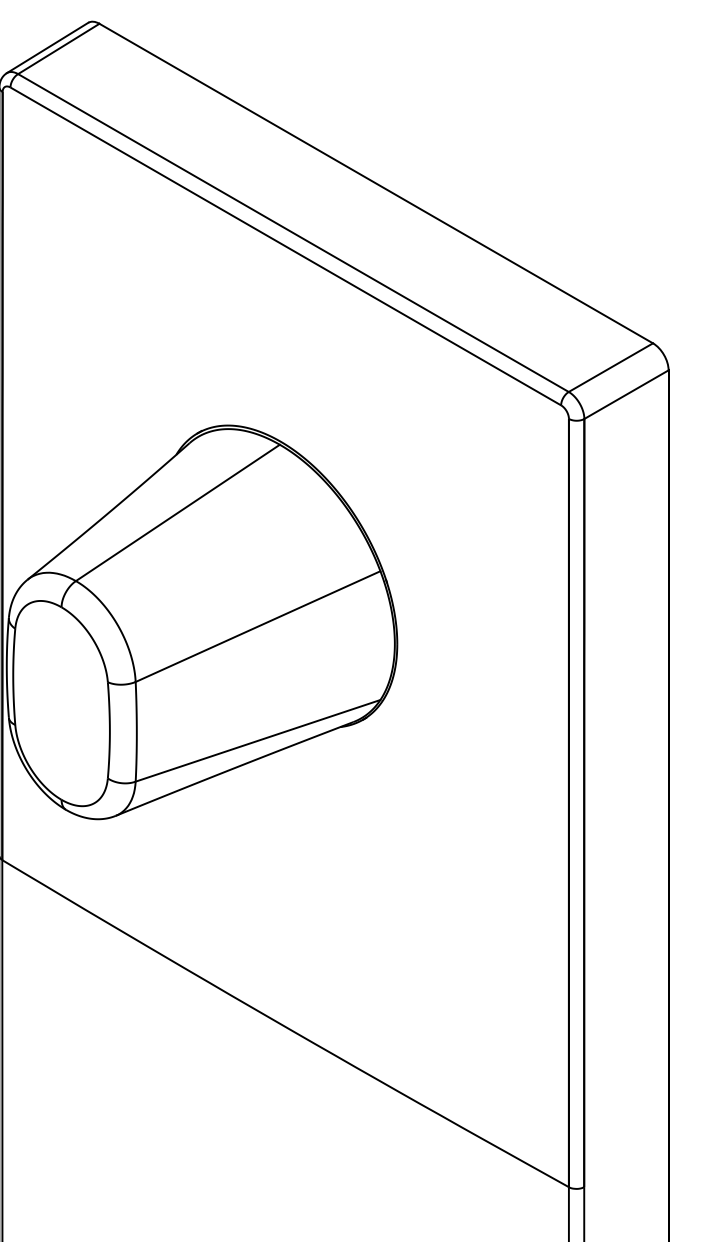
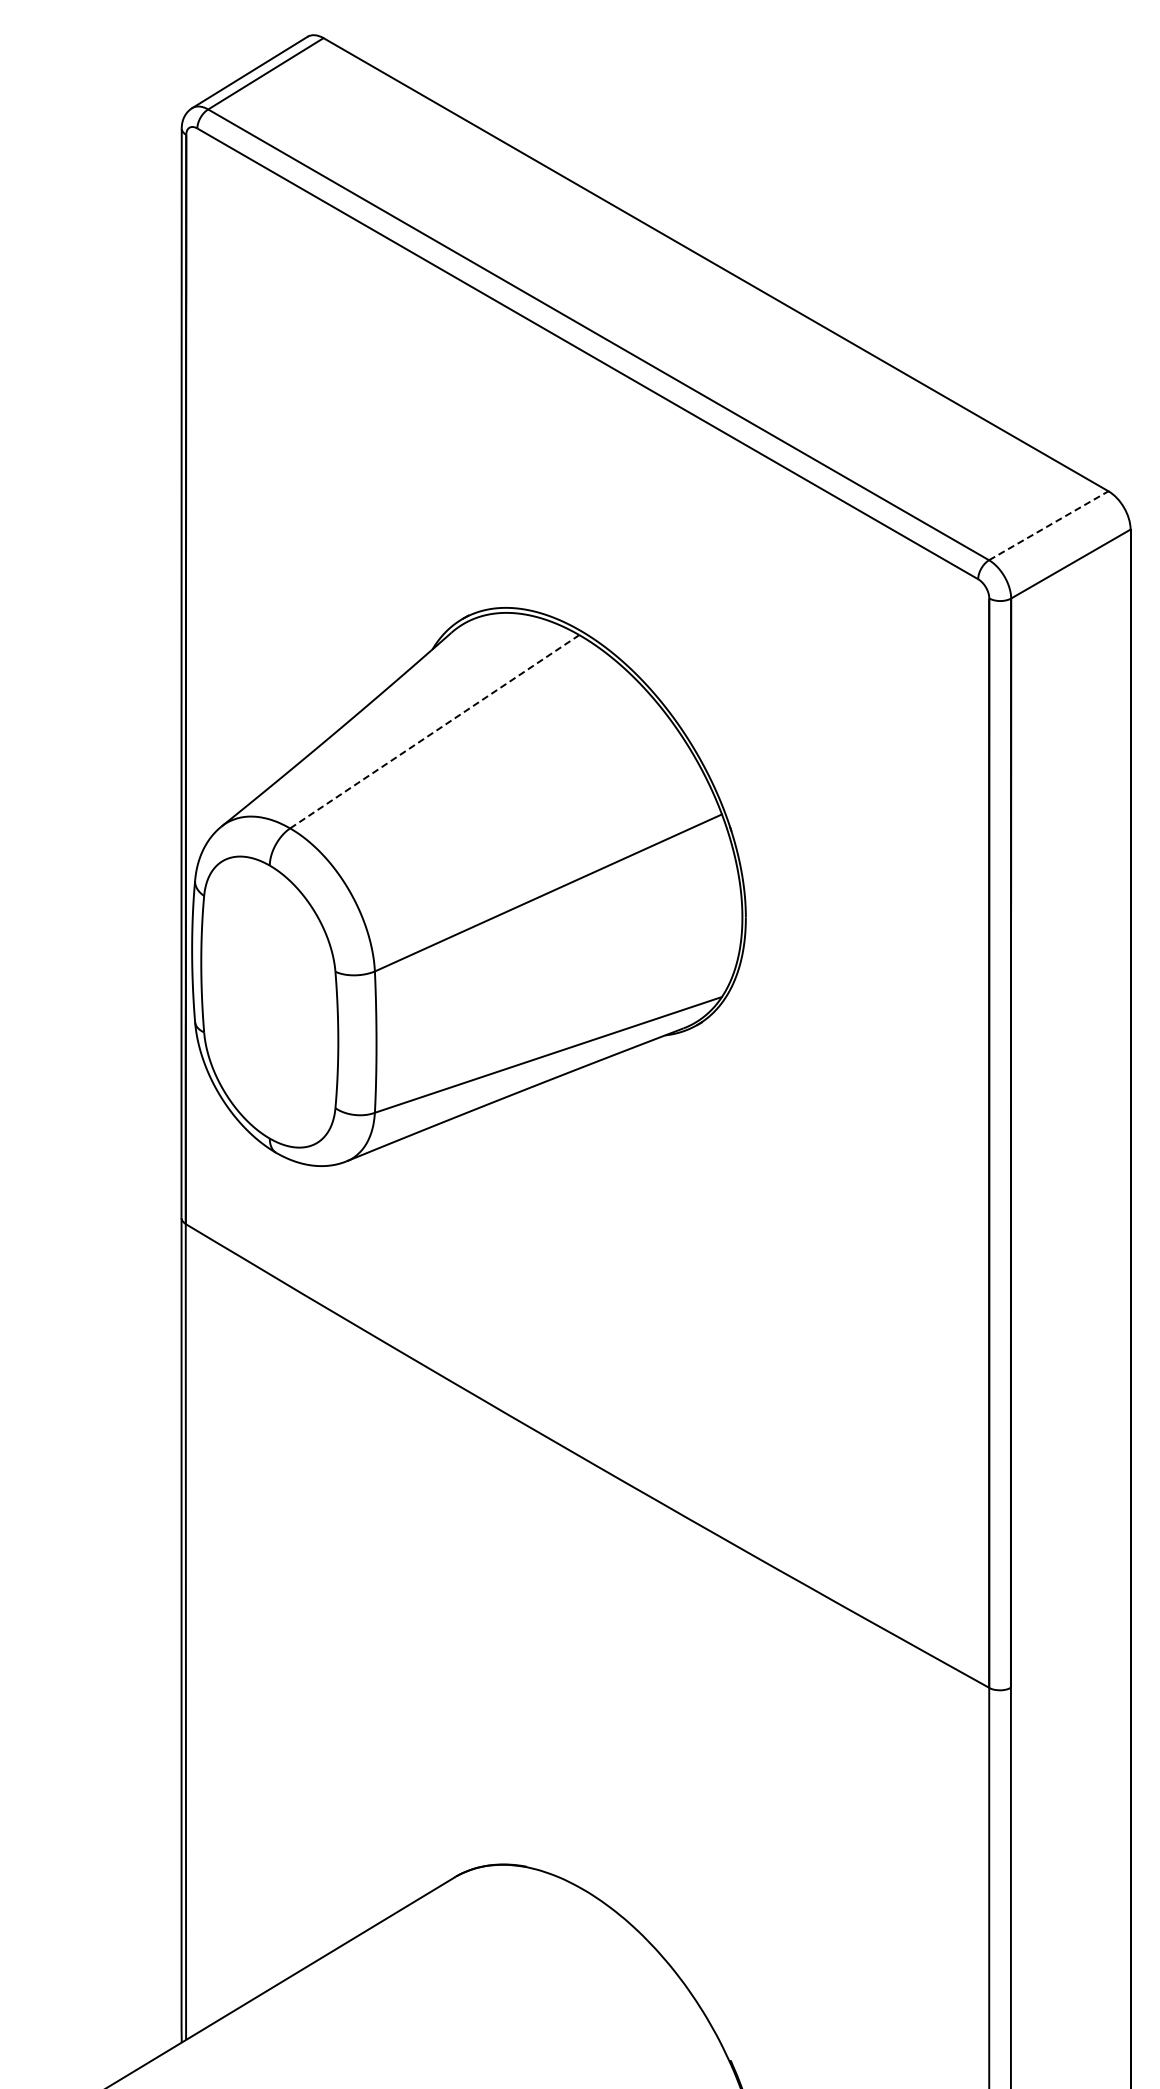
line: (610, 367) -> (1048, 525), solid -> dashed
line: (177, 512) -> (434, 731), solid -> dashed

